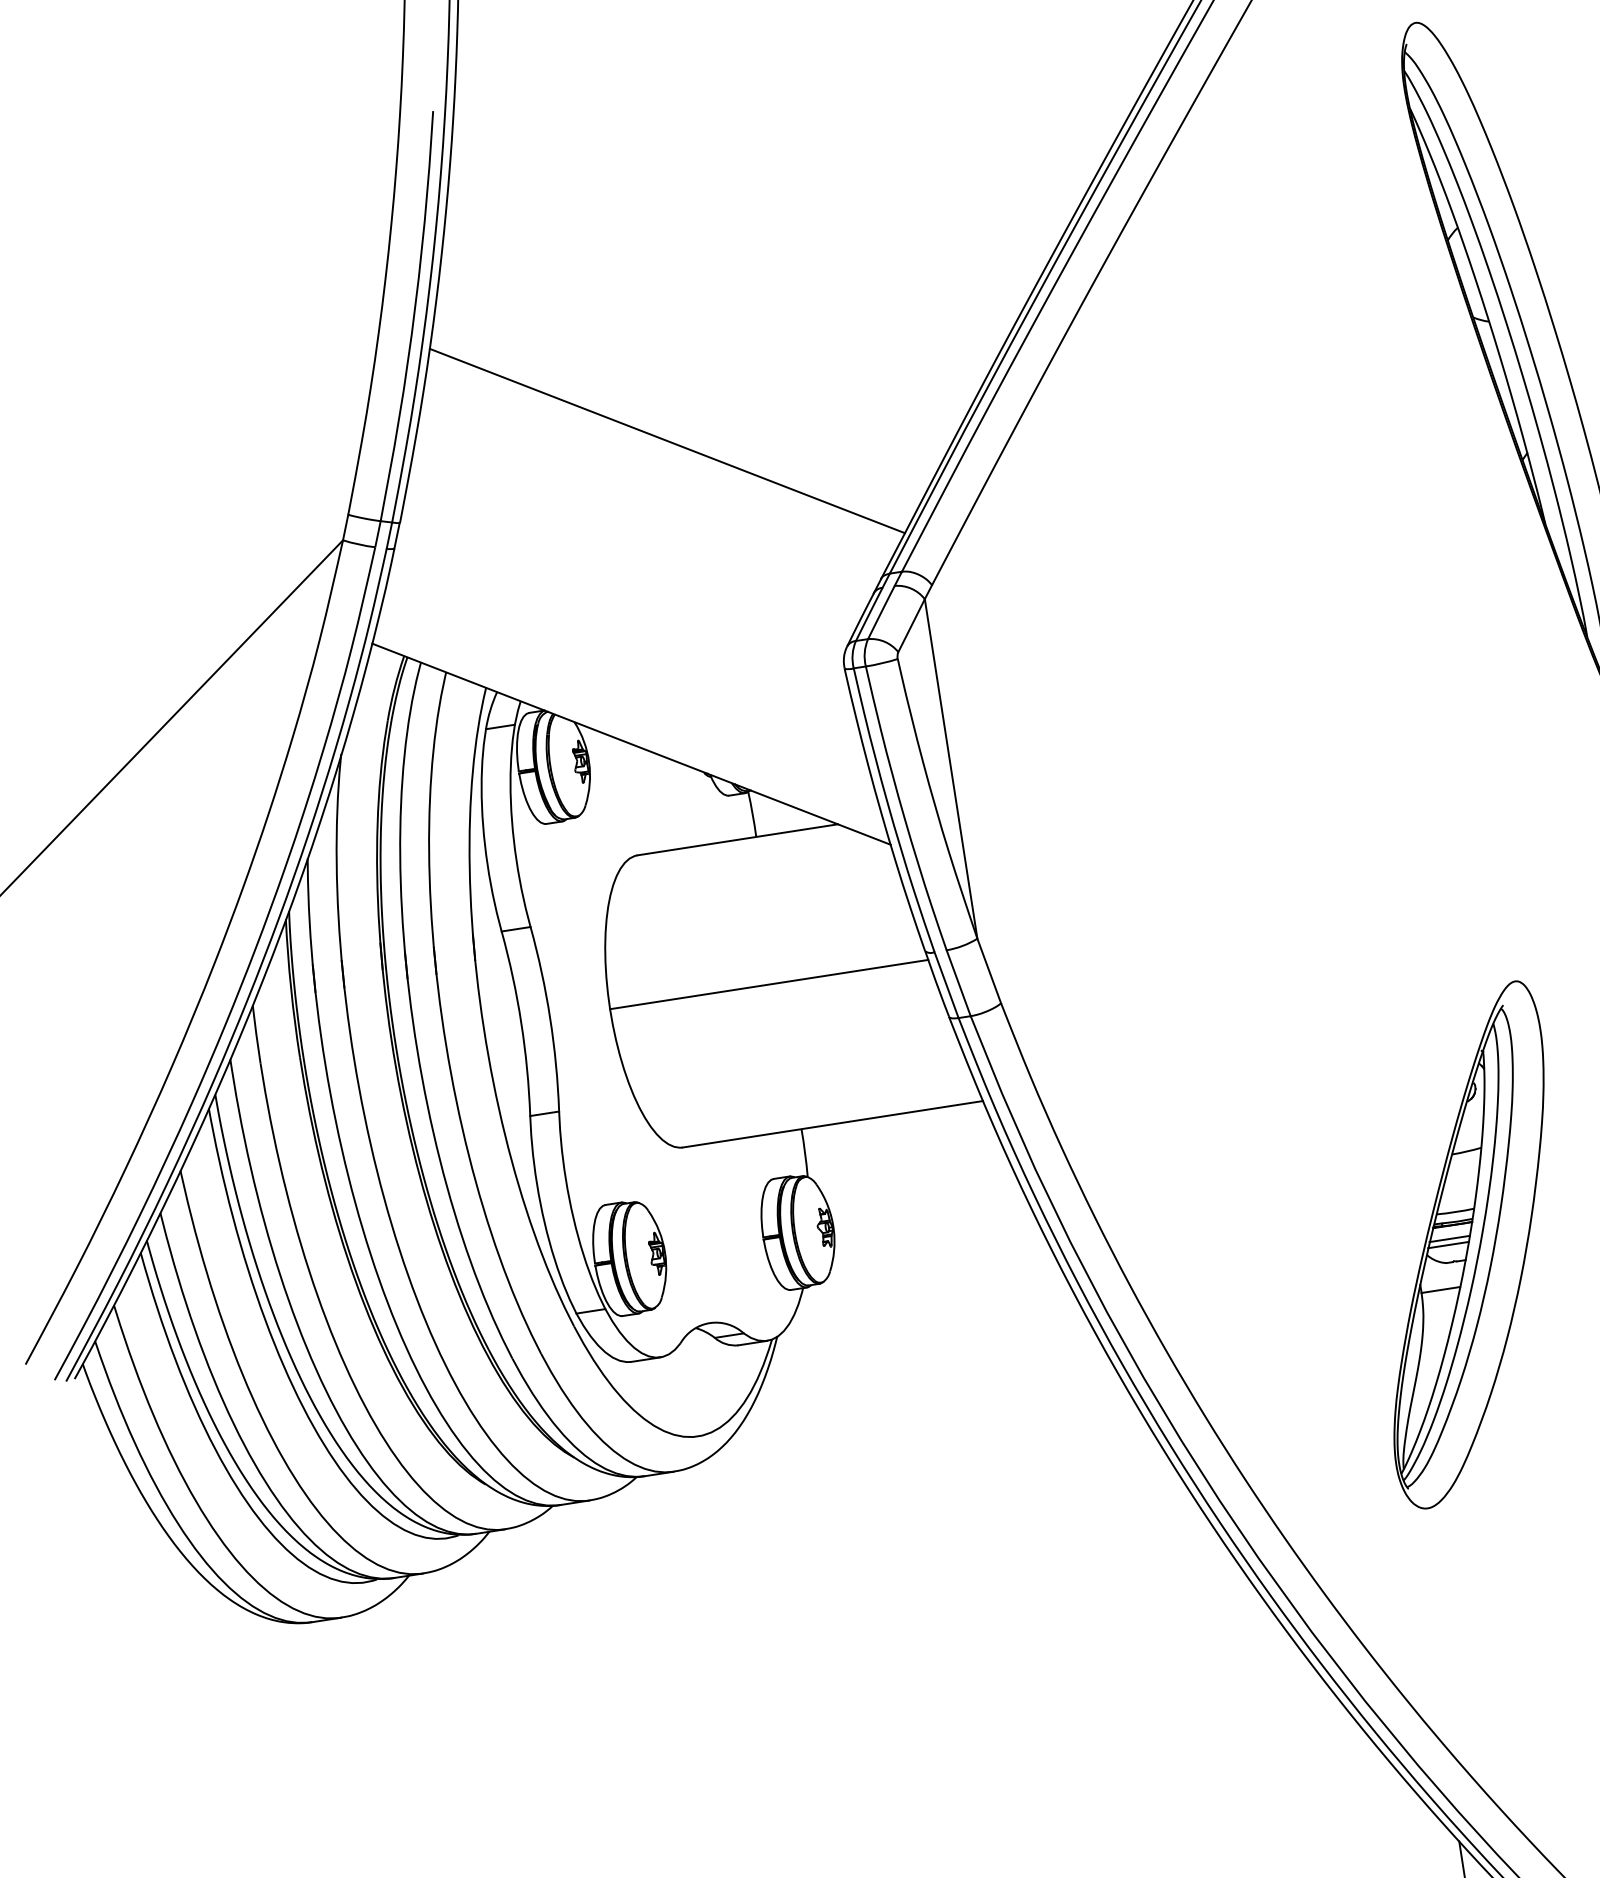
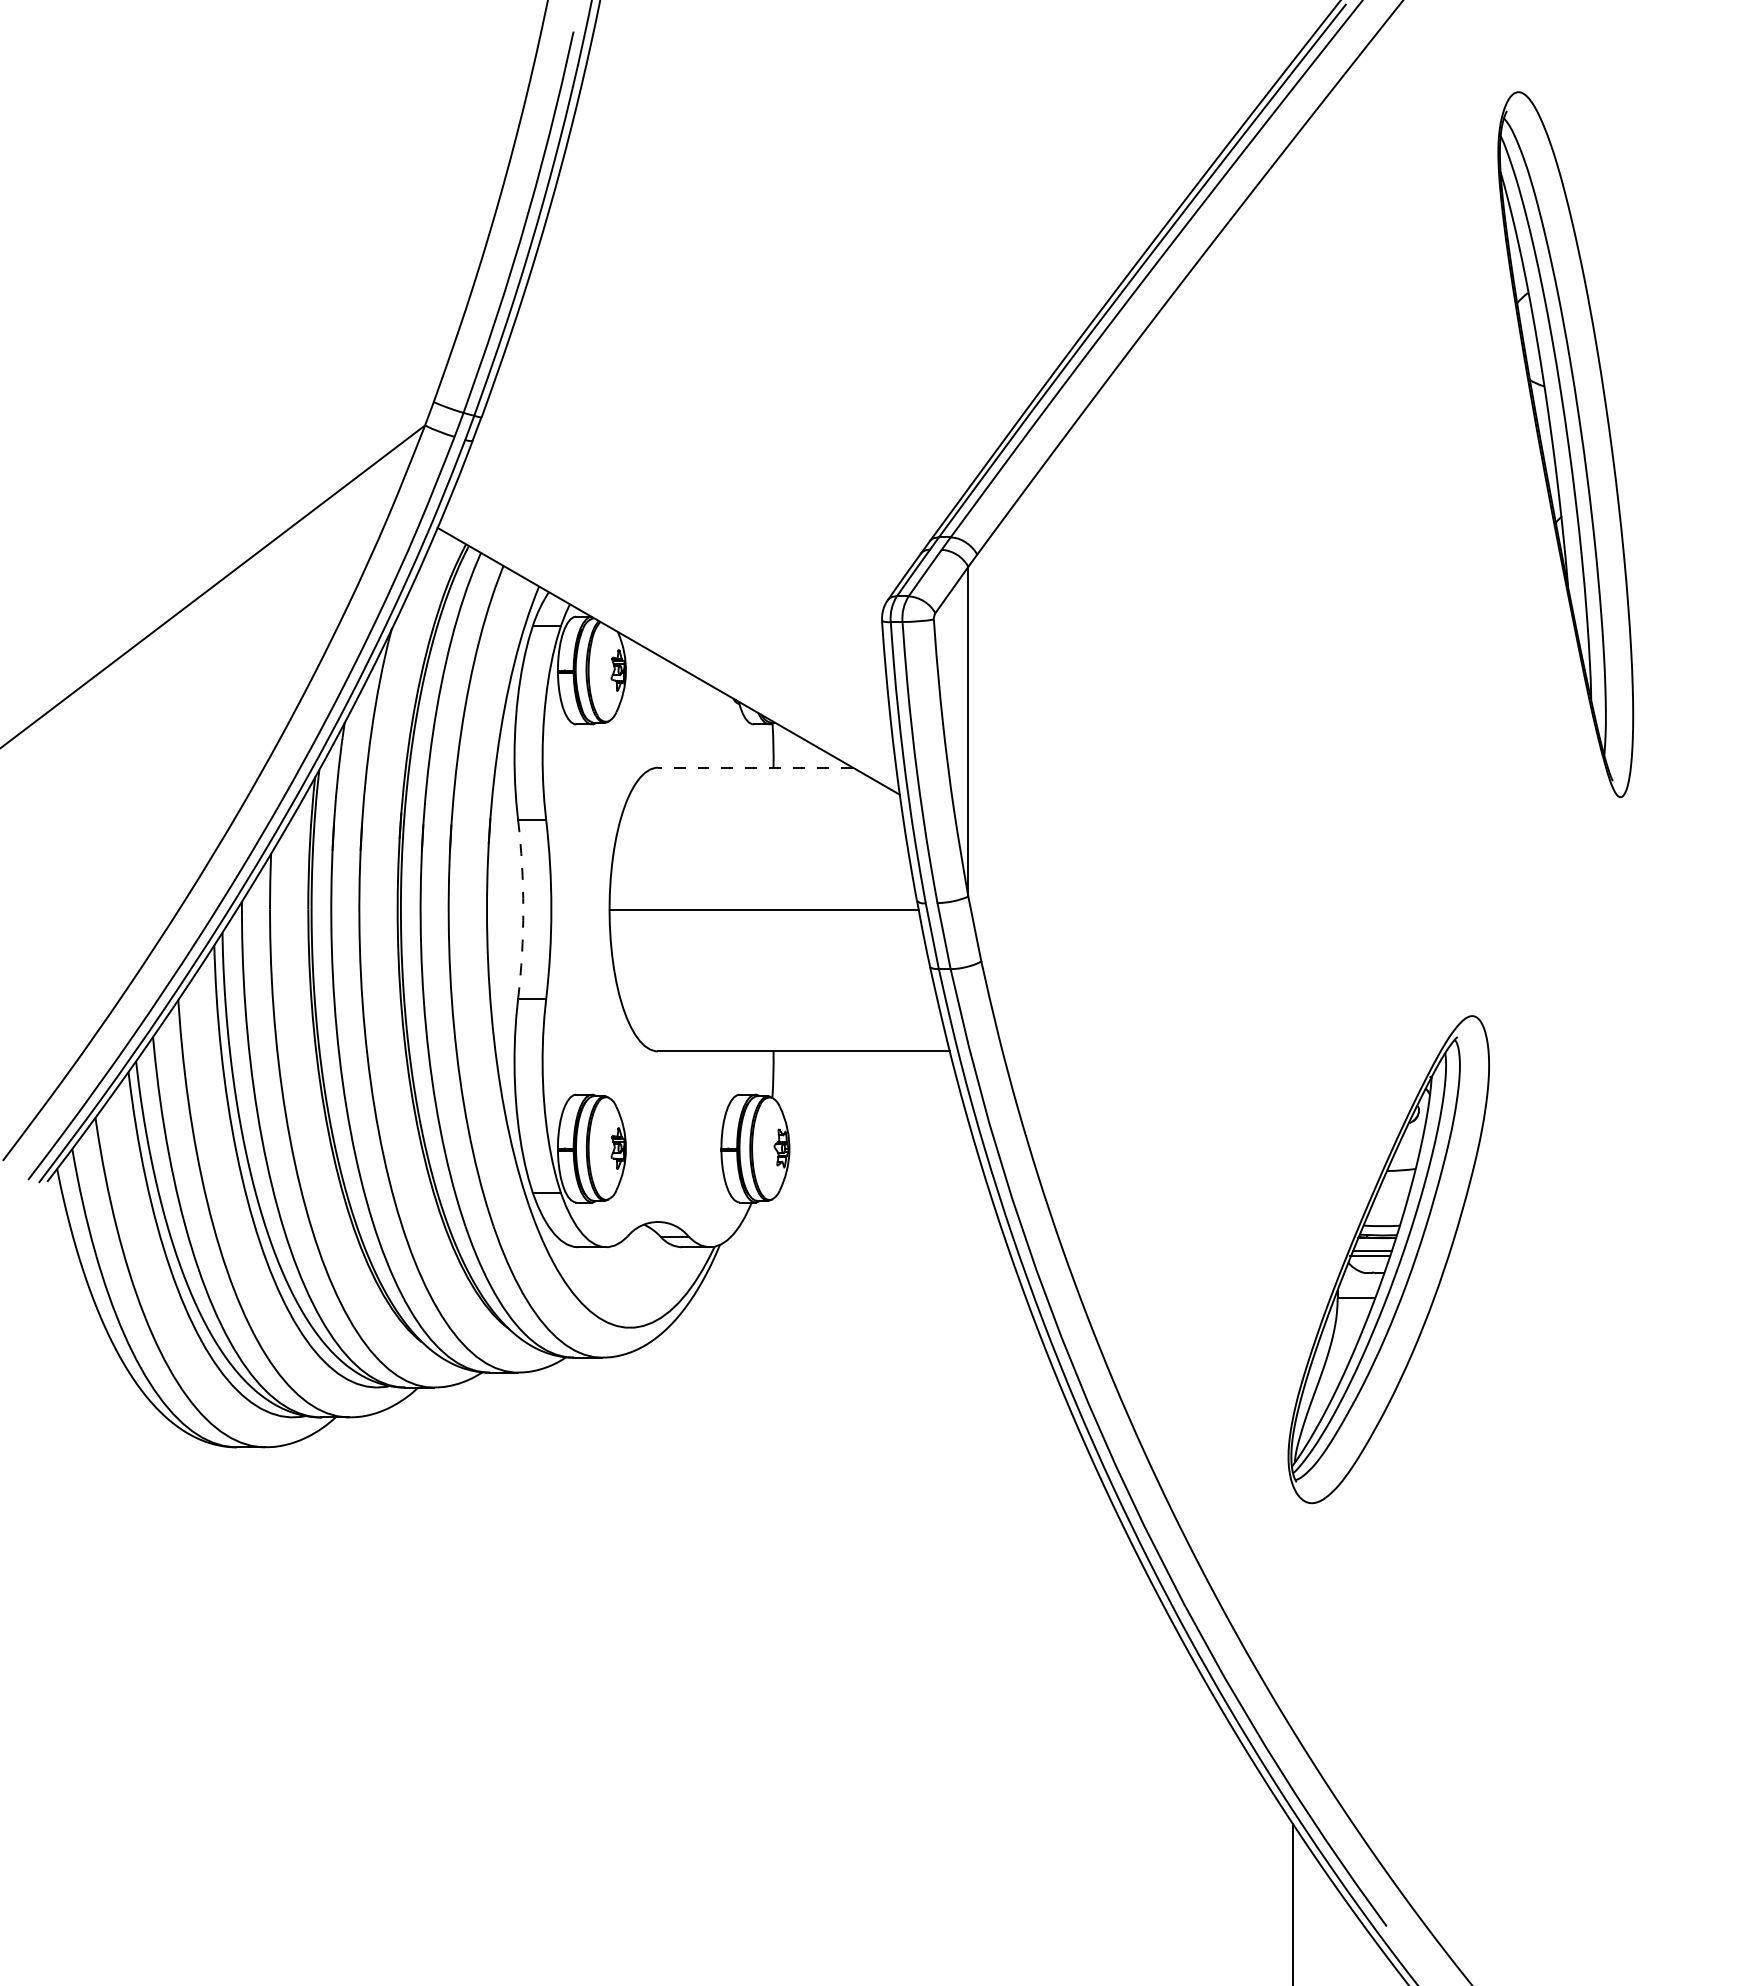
line: (667, 440) -> (747, 378), removed
line: (737, 839) -> (755, 767), solid -> dashed
arc: (521, 1022) -> (523, 909), solid -> dashed

